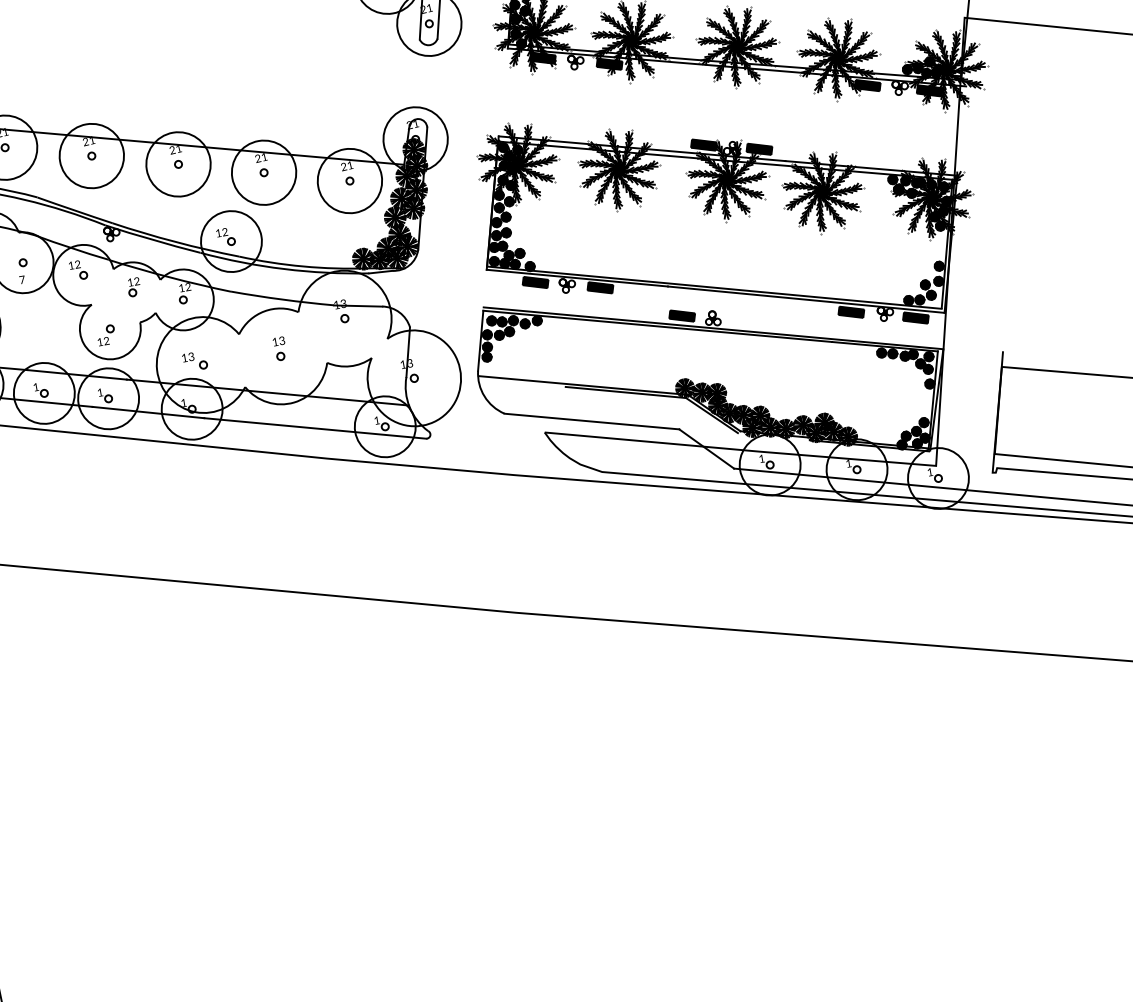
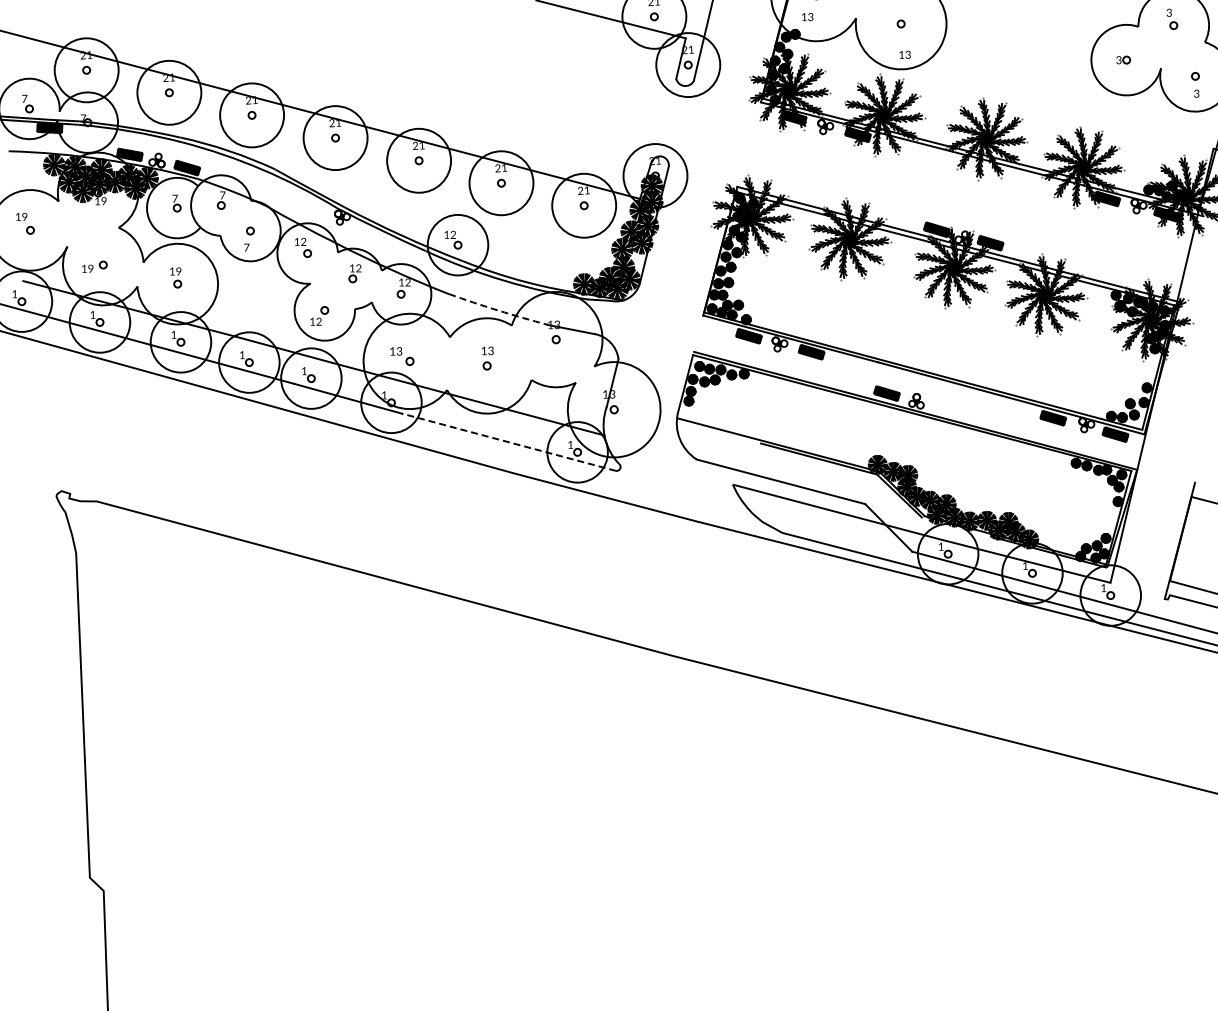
arc: (282, 299) -> (498, 310), solid -> dashed
line: (315, 428) -> (508, 442), solid -> dashed

